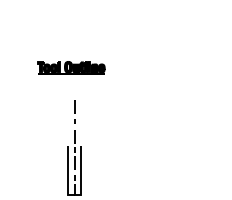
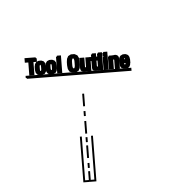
part: (71, 67) -> (78, 63), size x1.67

